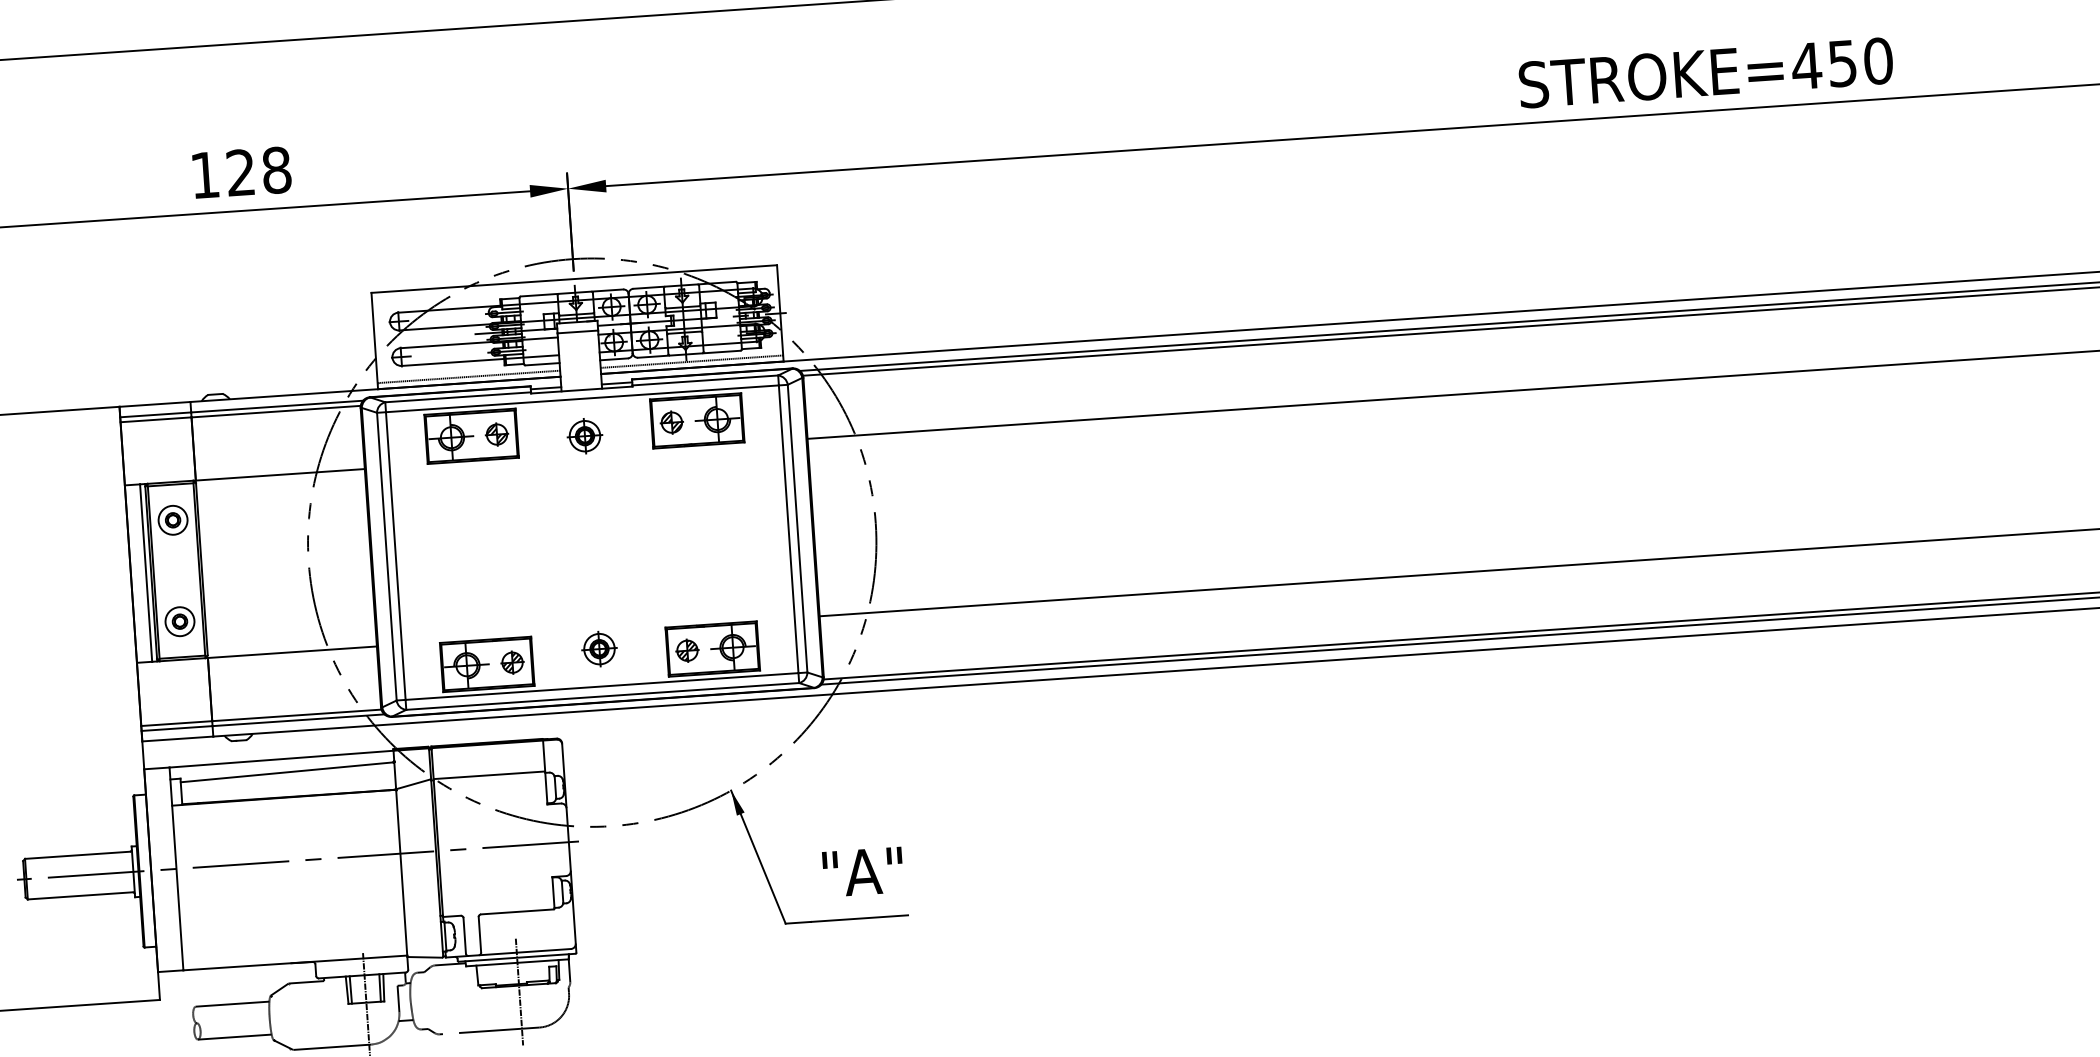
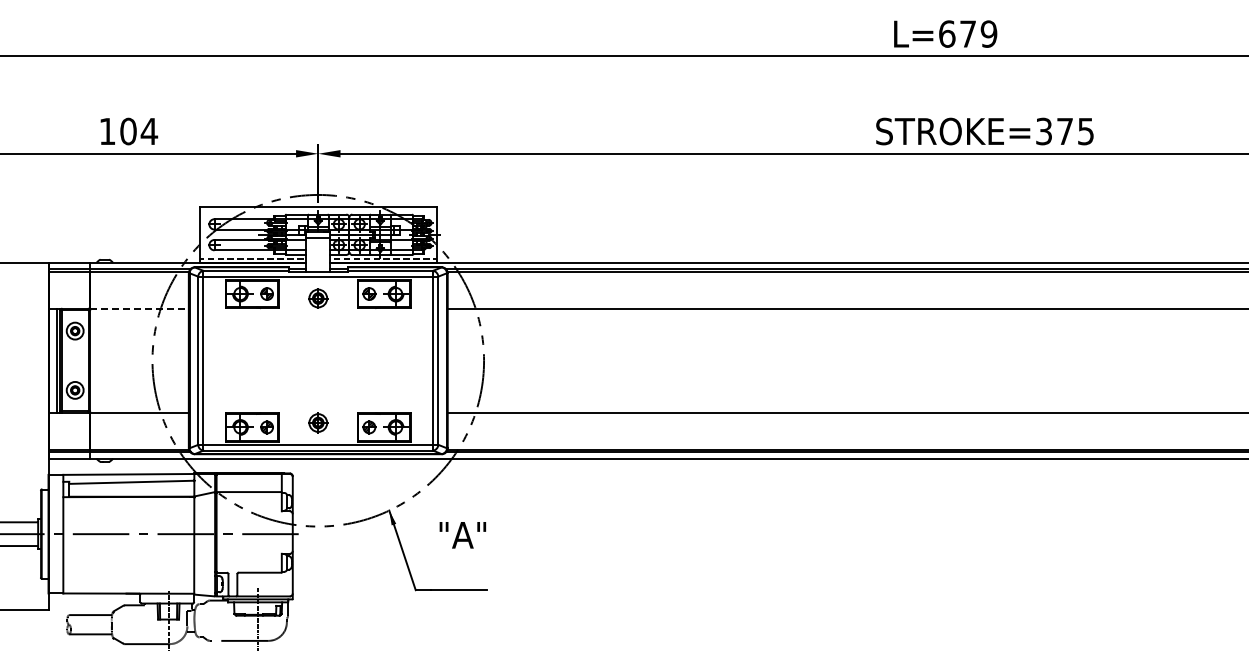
text: (1841, 63) -> (1064, 131), STROKE=450 -> STROKE=375
text: (259, 171) -> (139, 131), 128 -> 104
line: (280, 474) -> (139, 308), solid -> dashed
text: (862, 872) -> (462, 535), moved

